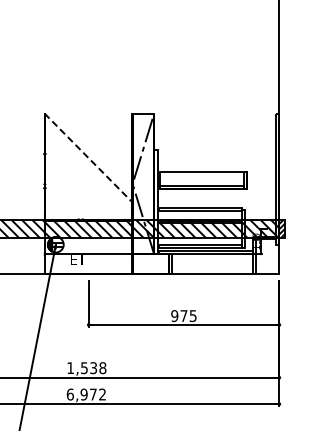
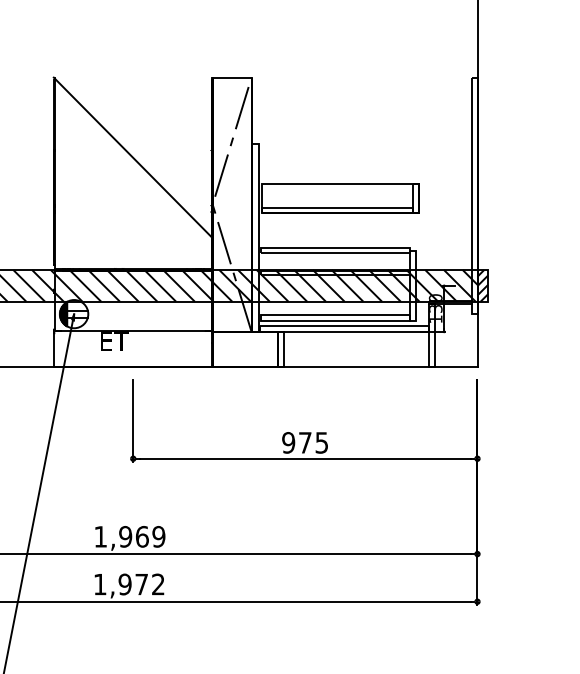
line: (88, 158) -> (132, 158), dashed -> solid
text: (93, 368) -> (142, 537), 1,538 -> 1,969
text: (69, 394) -> (98, 584), 6,972 -> 1,972

